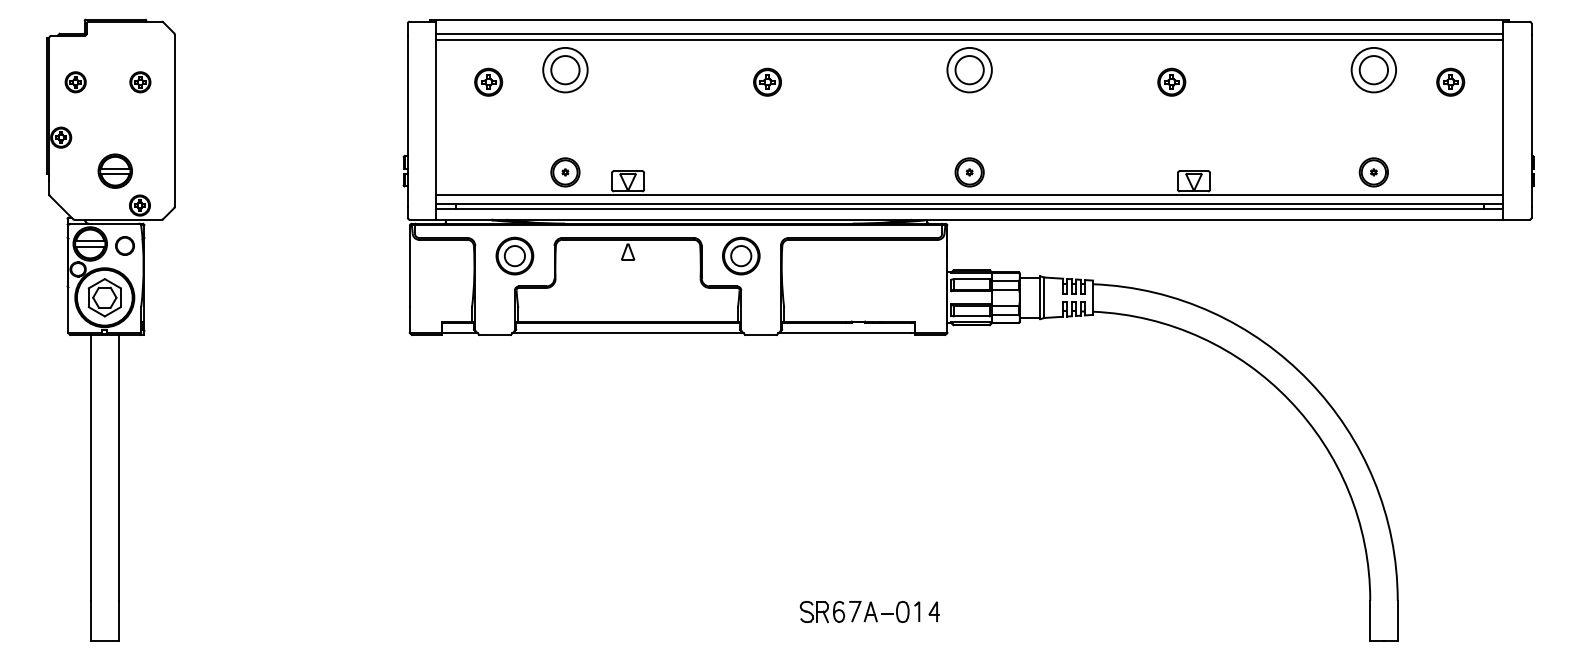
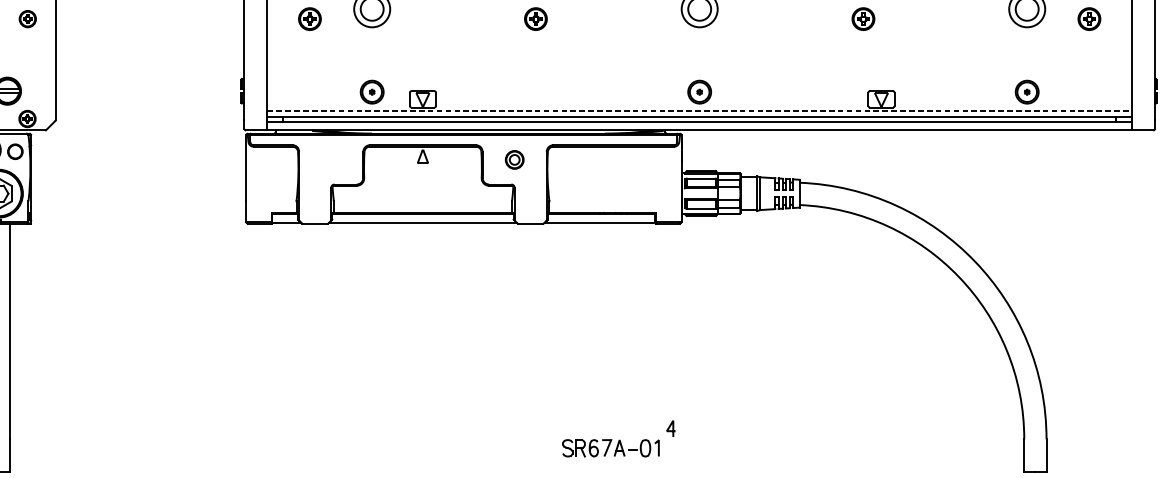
line: (969, 195) -> (699, 110), solid -> dashed
part: (514, 255) -> (330, 159), removed
part: (741, 255) -> (514, 159), size x0.6
line: (932, 611) -> (669, 428), moved

